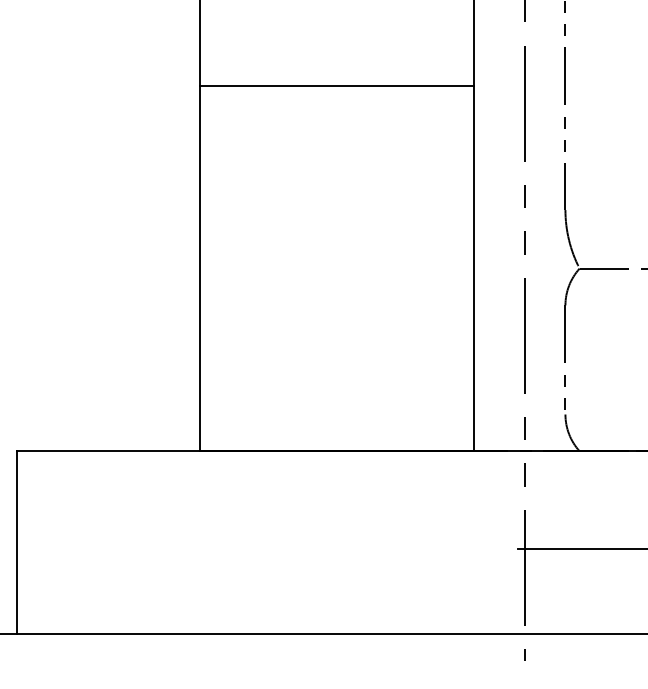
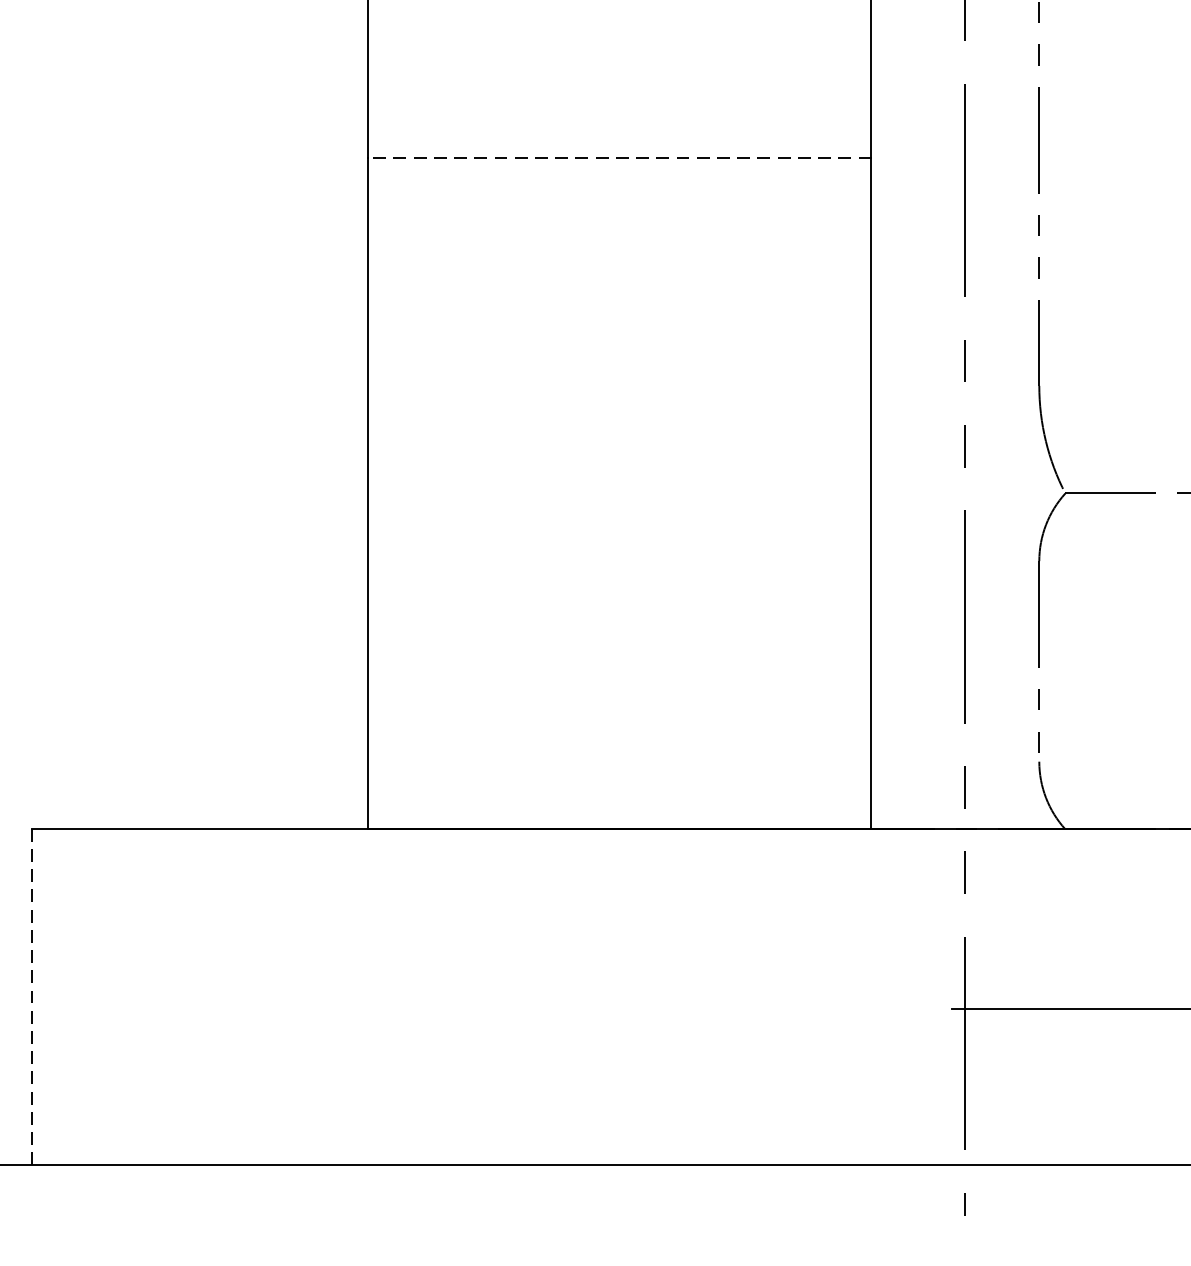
line: (336, 85) -> (618, 156), solid -> dashed
line: (17, 542) -> (32, 996), solid -> dashed

